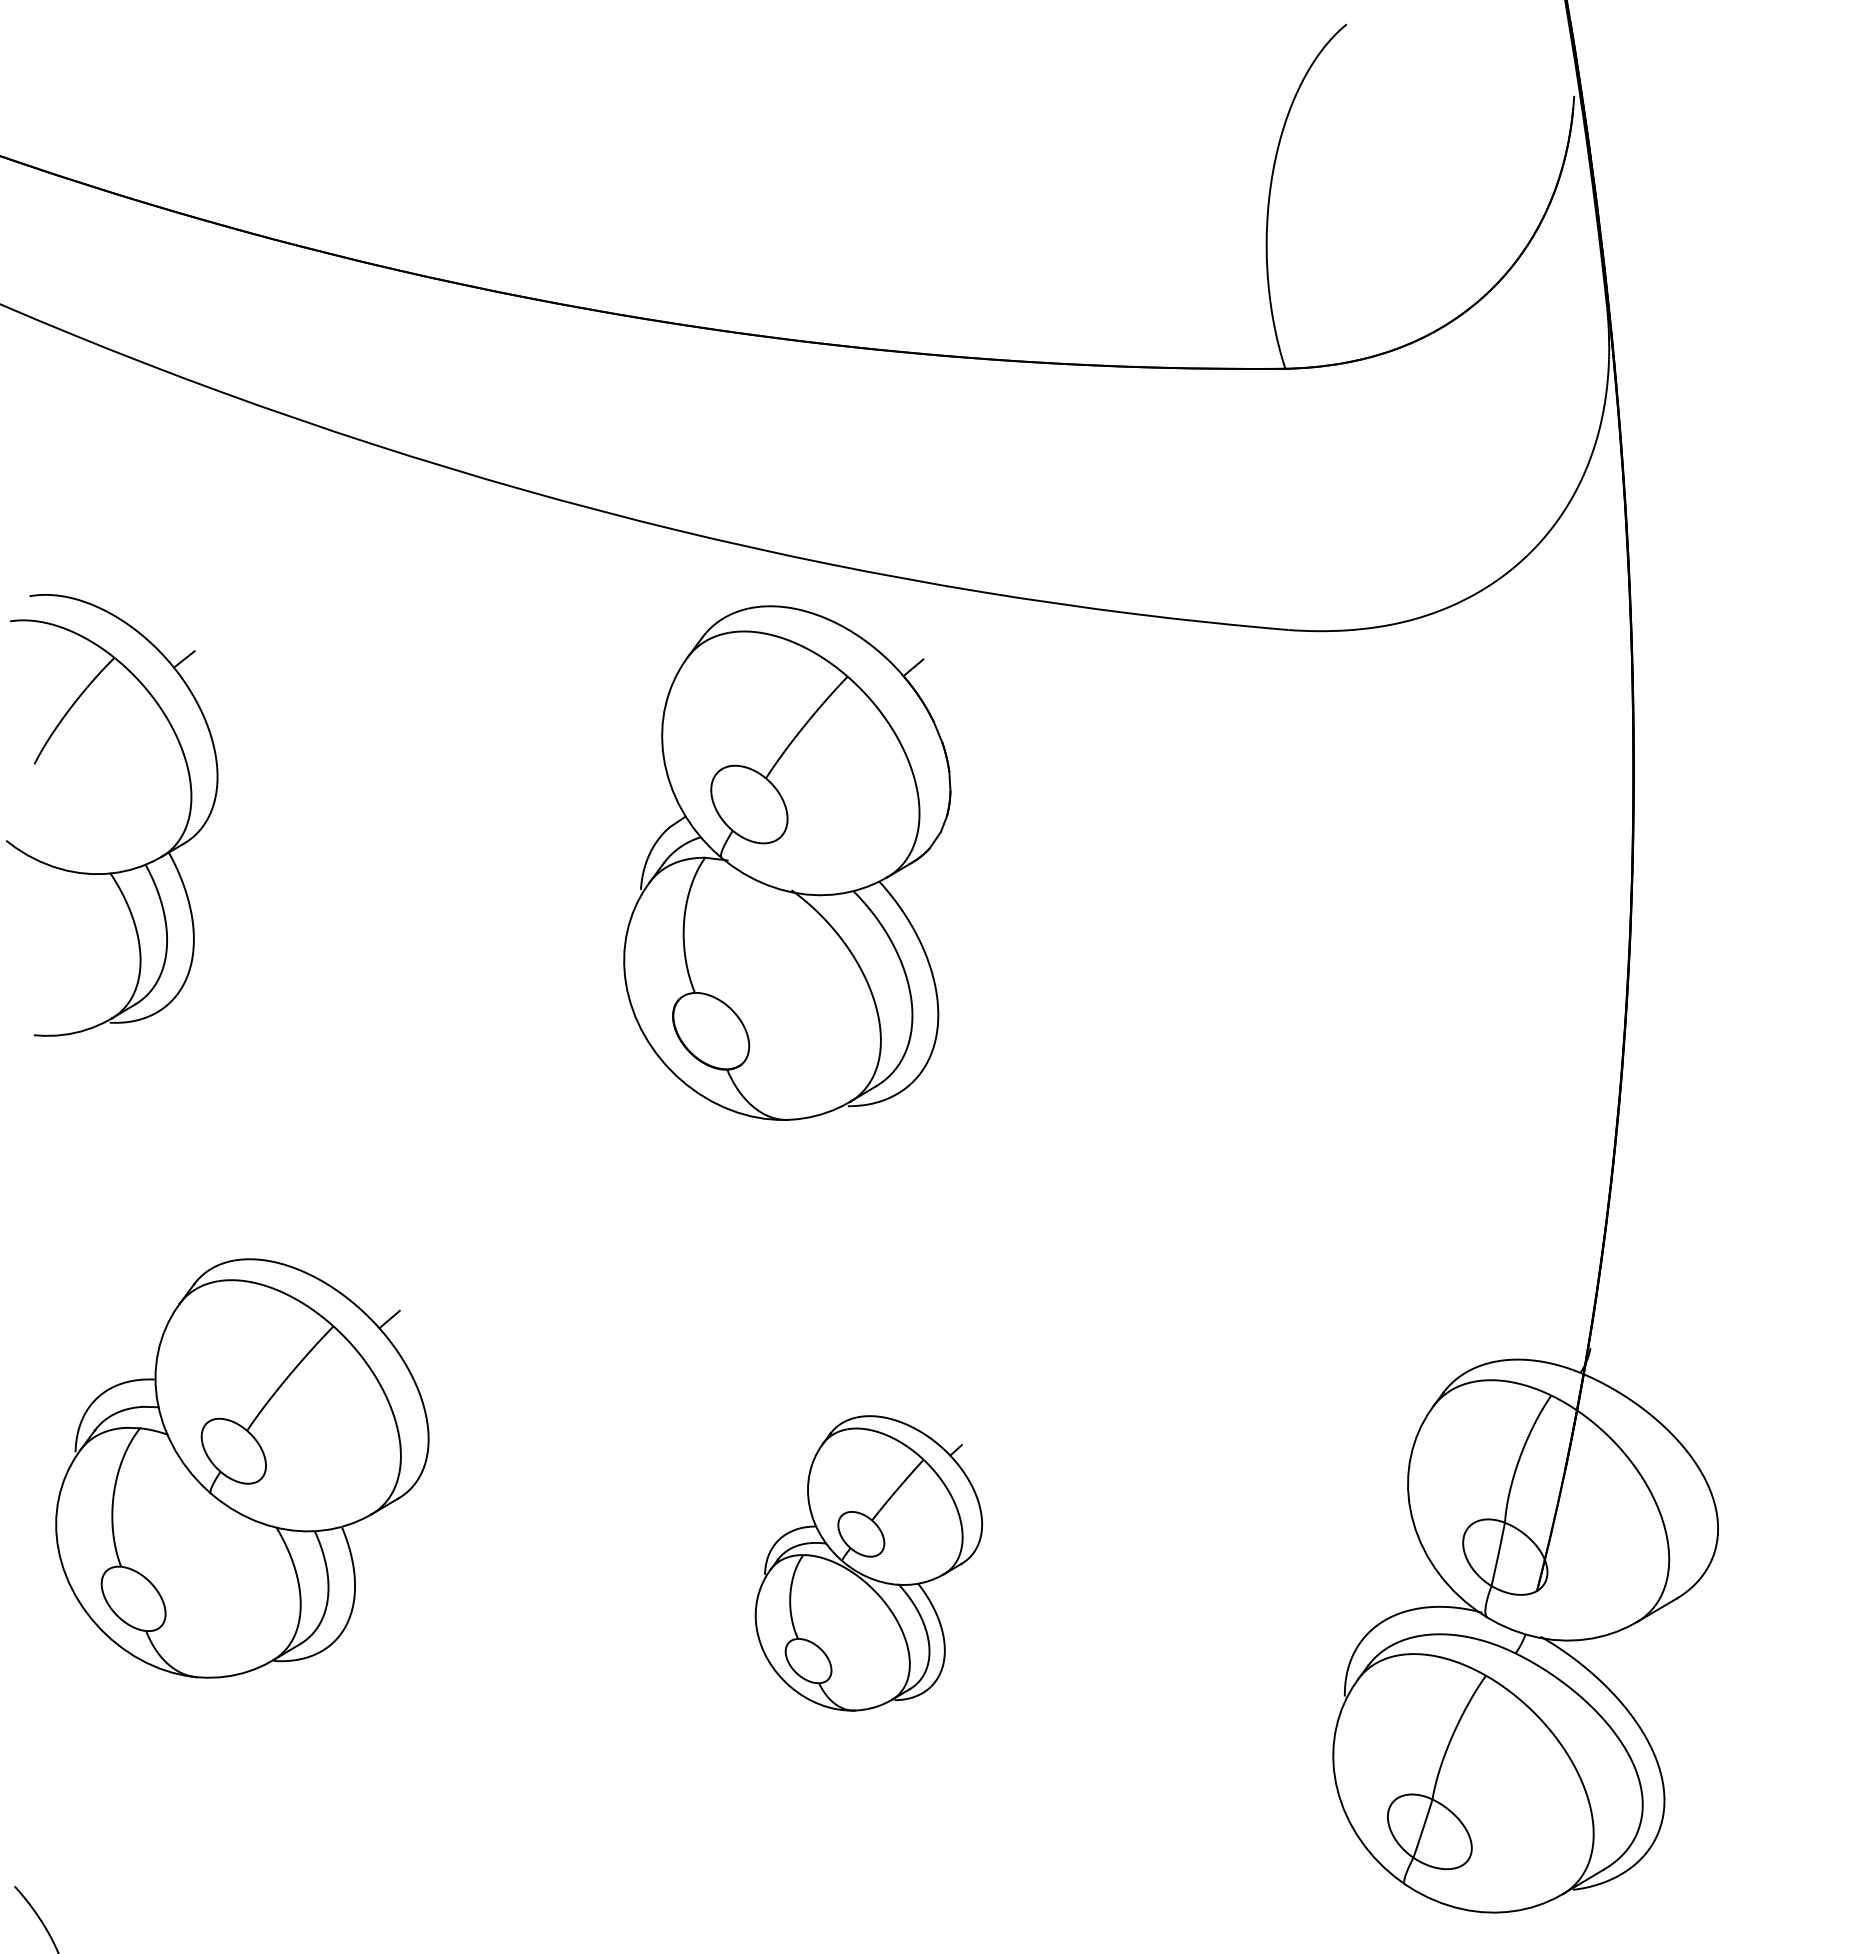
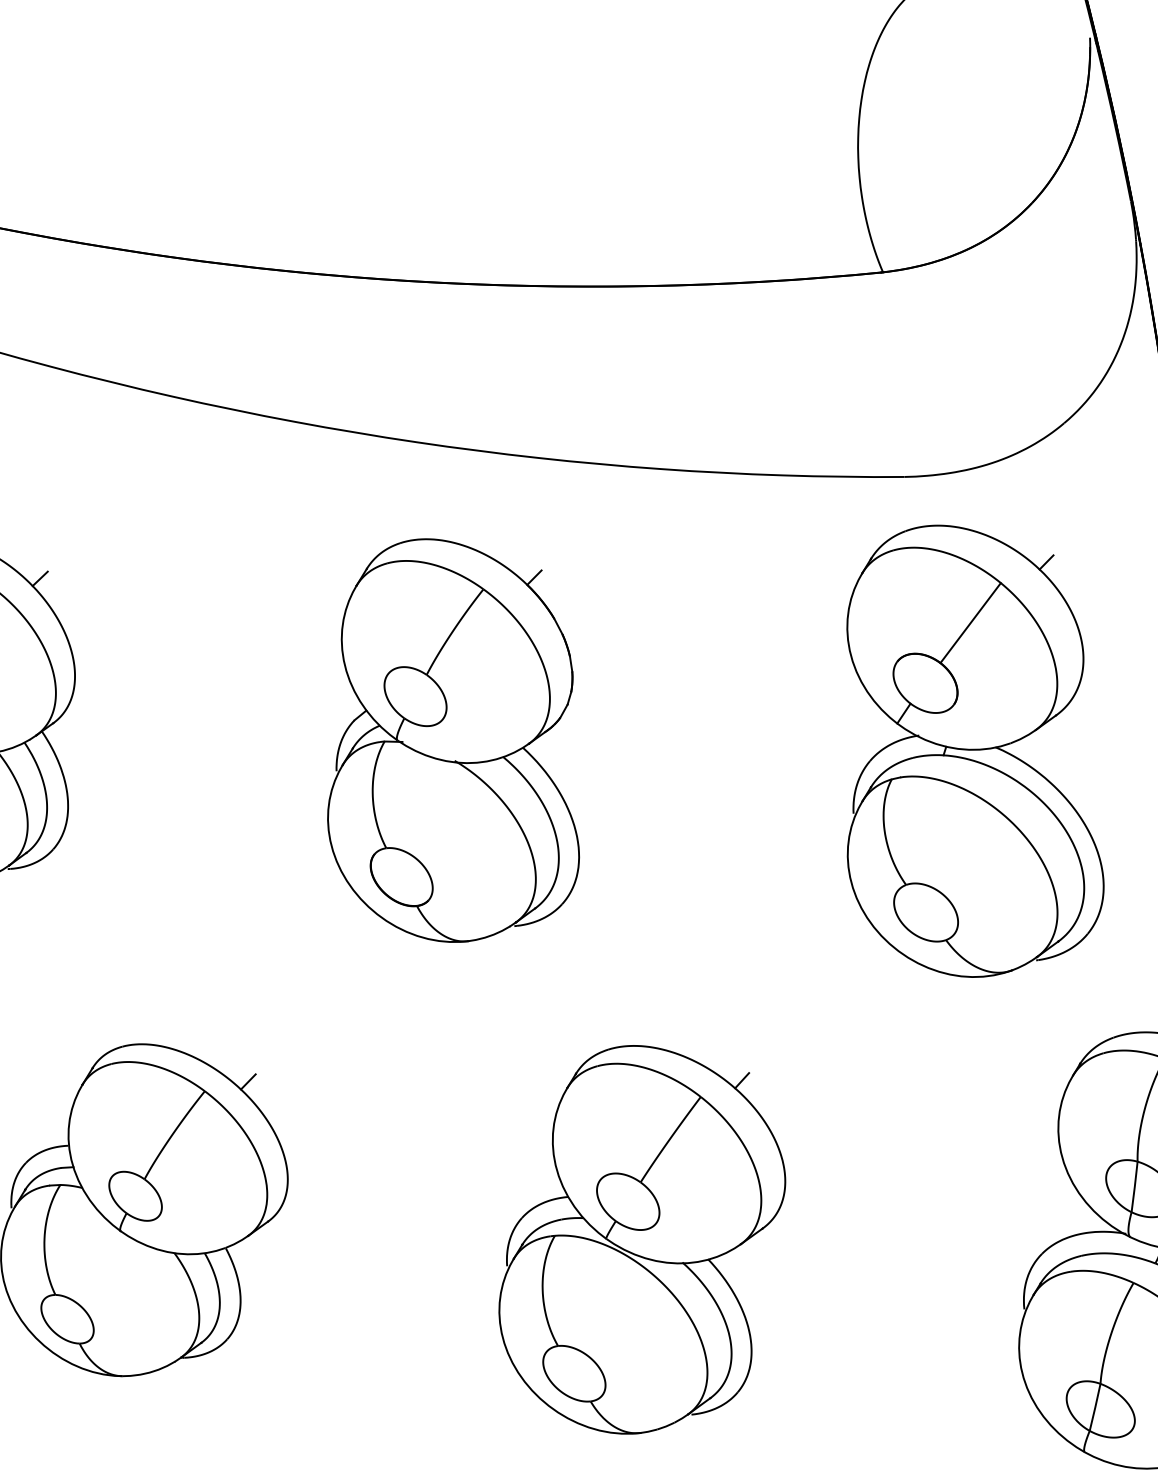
part: (787, 862) -> (449, 739), moved
part: (1333, 982) -> (964, 750), added
part: (868, 1563) -> (641, 1239), size x1.67

